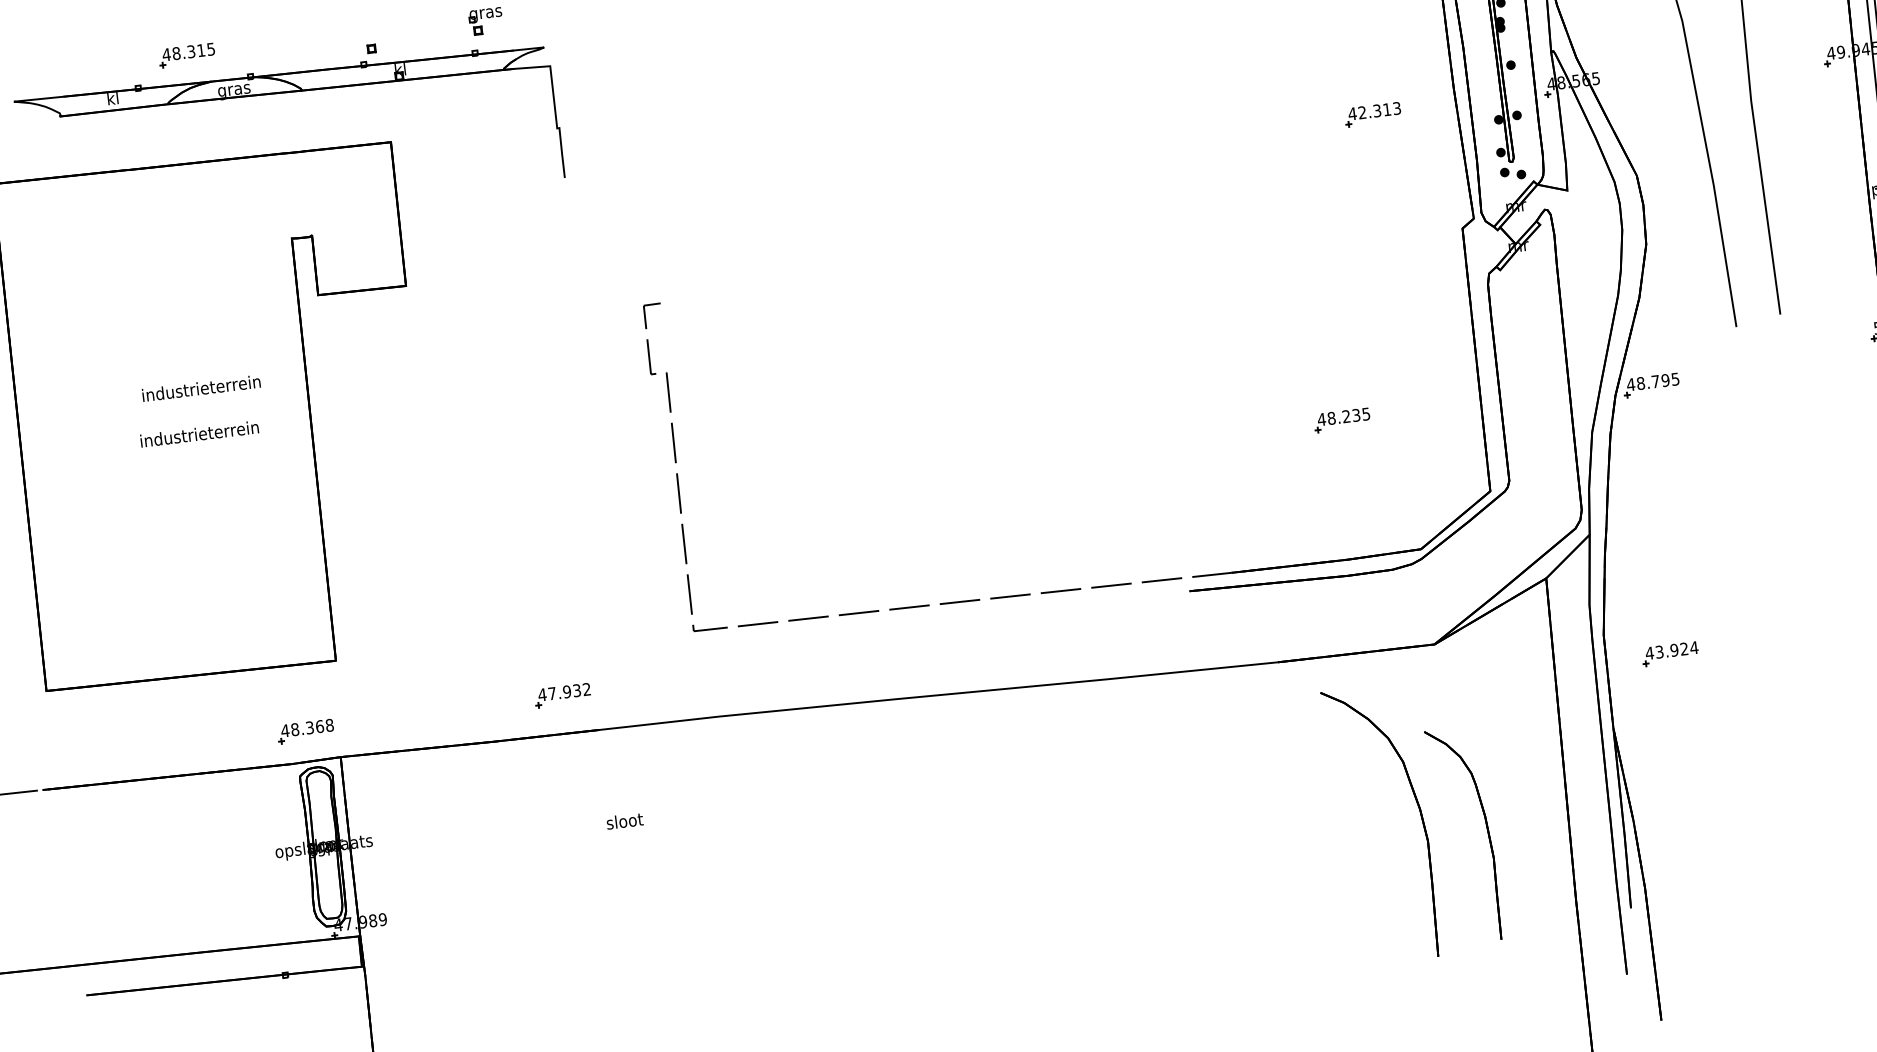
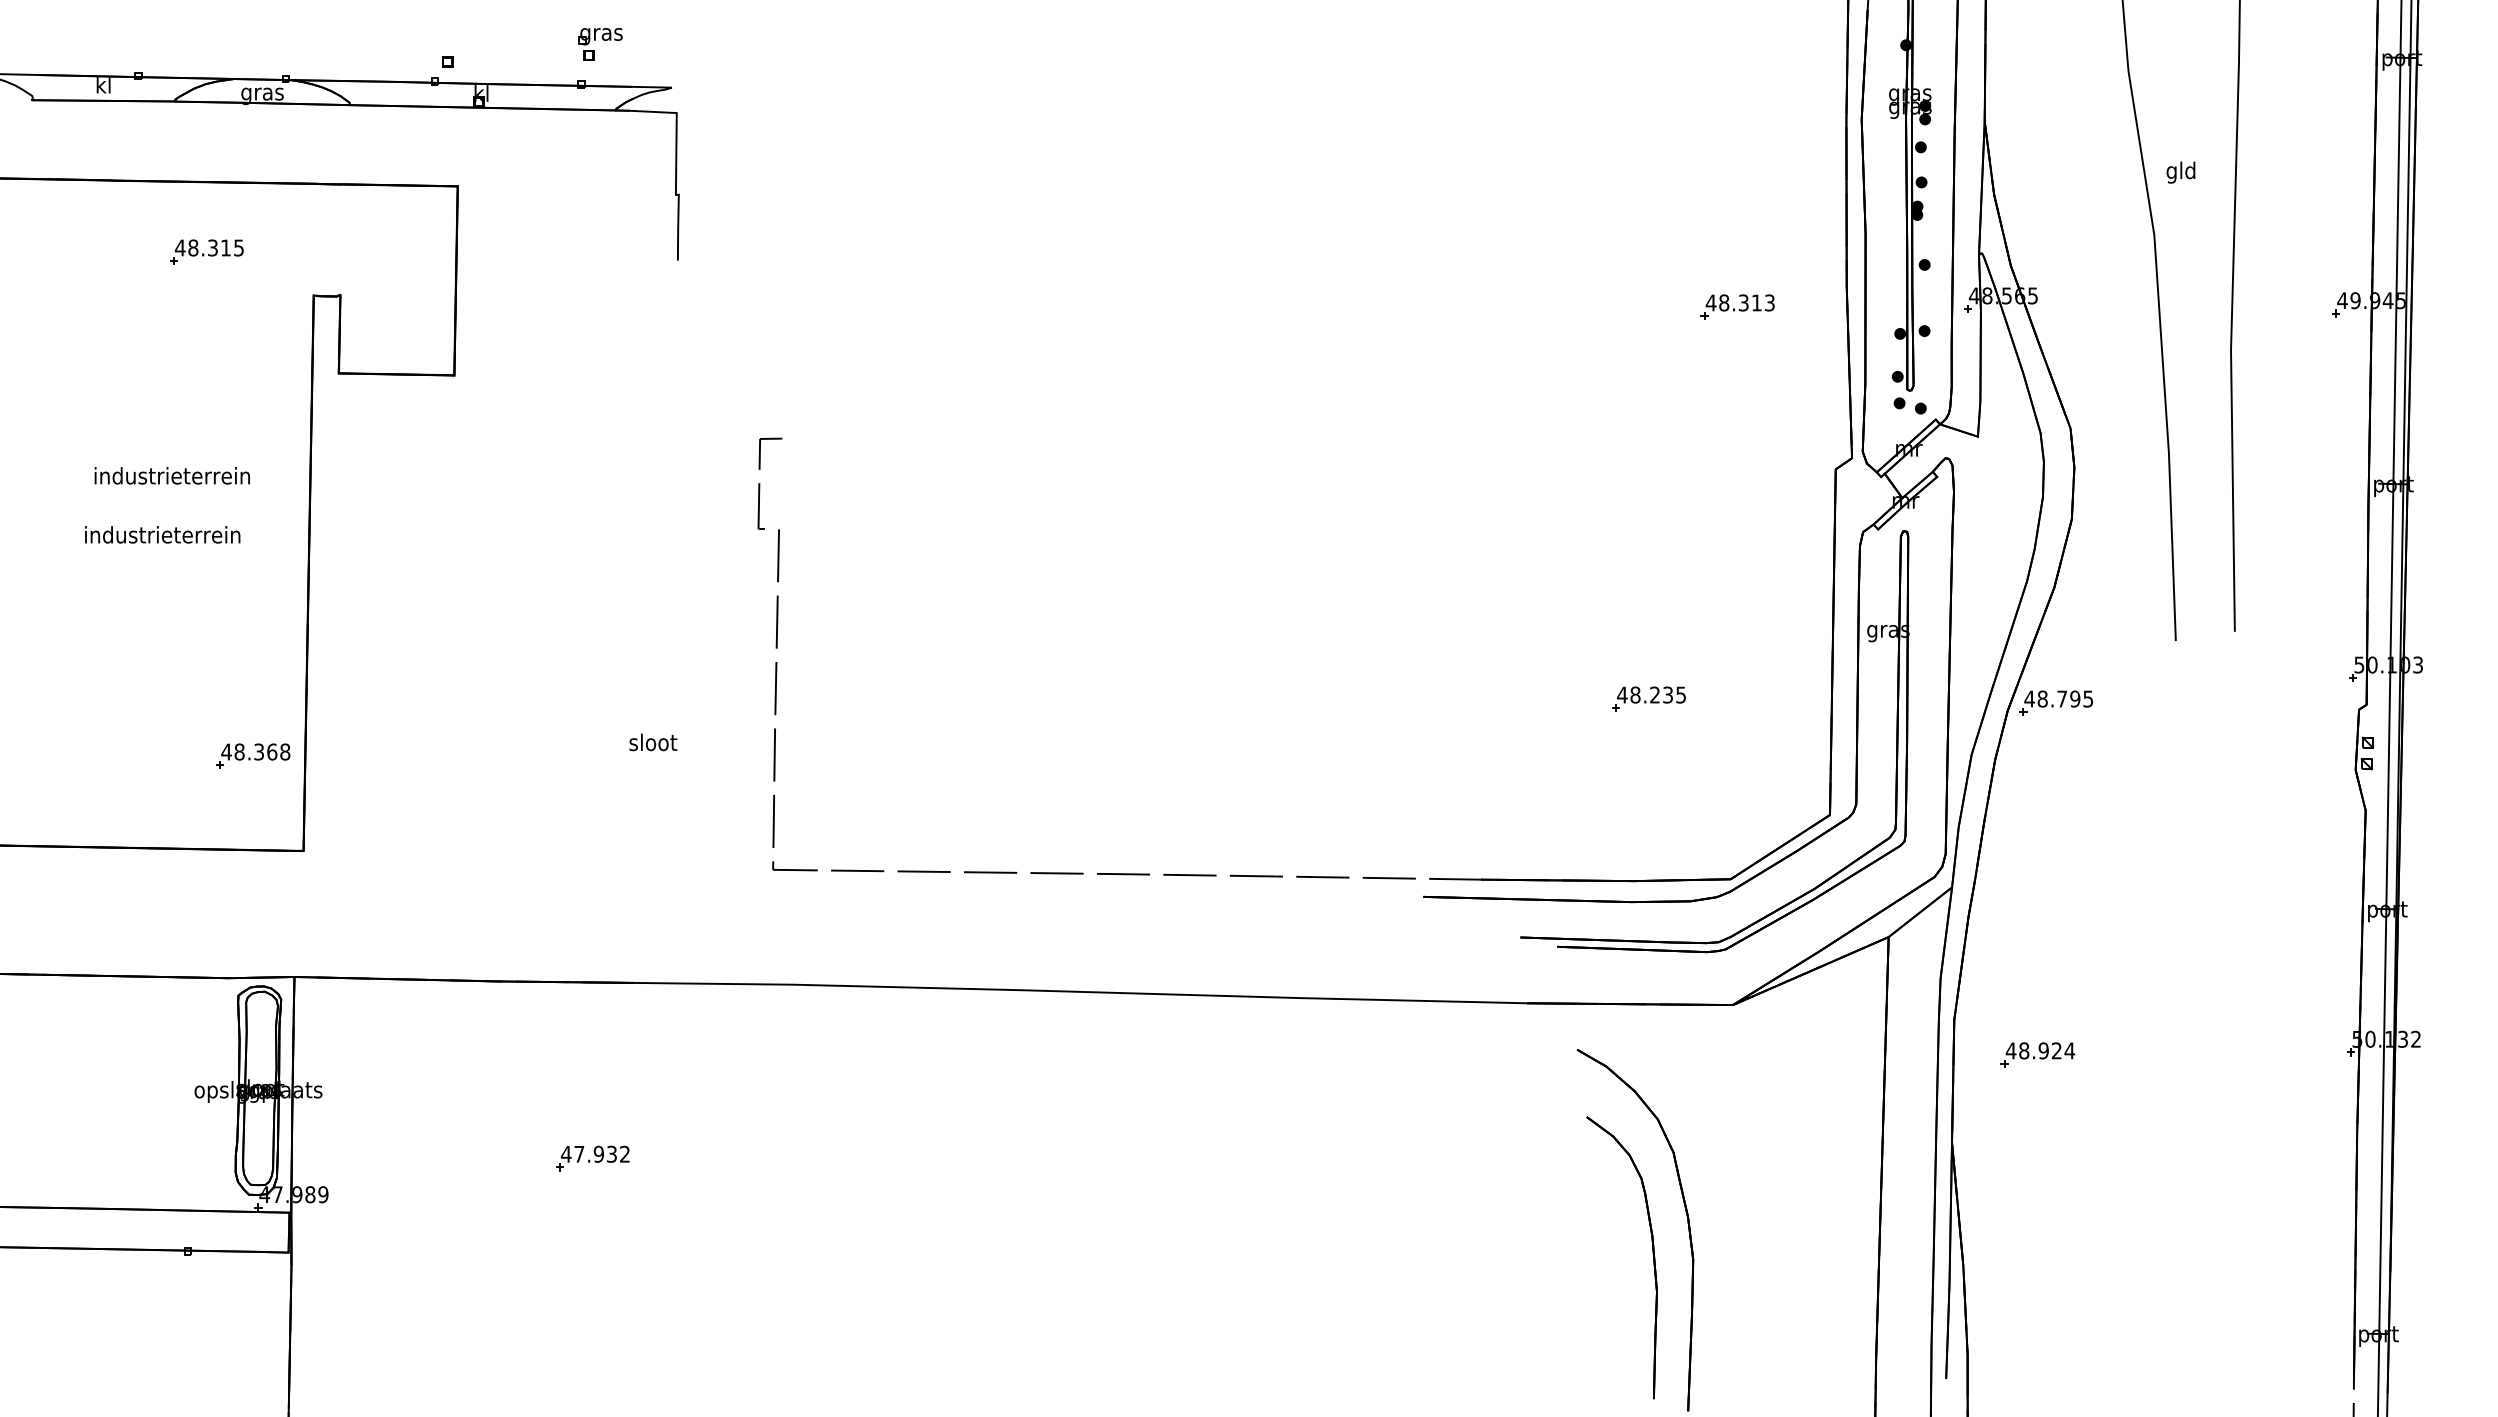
part: (186, 55) -> (206, 251), moved
text: (1362, 112) -> (1724, 302), 42.313 -> 48.313
part: (1474, 556) -> (1798, 896), added
text: (1659, 651) -> (2024, 1050), 43.924 -> 48.924
part: (562, 695) -> (592, 1158), moved
part: (305, 731) -> (253, 755), moved
text: (625, 821) -> (653, 742), moved
part: (1486, 830) -> (1652, 1254), moved

